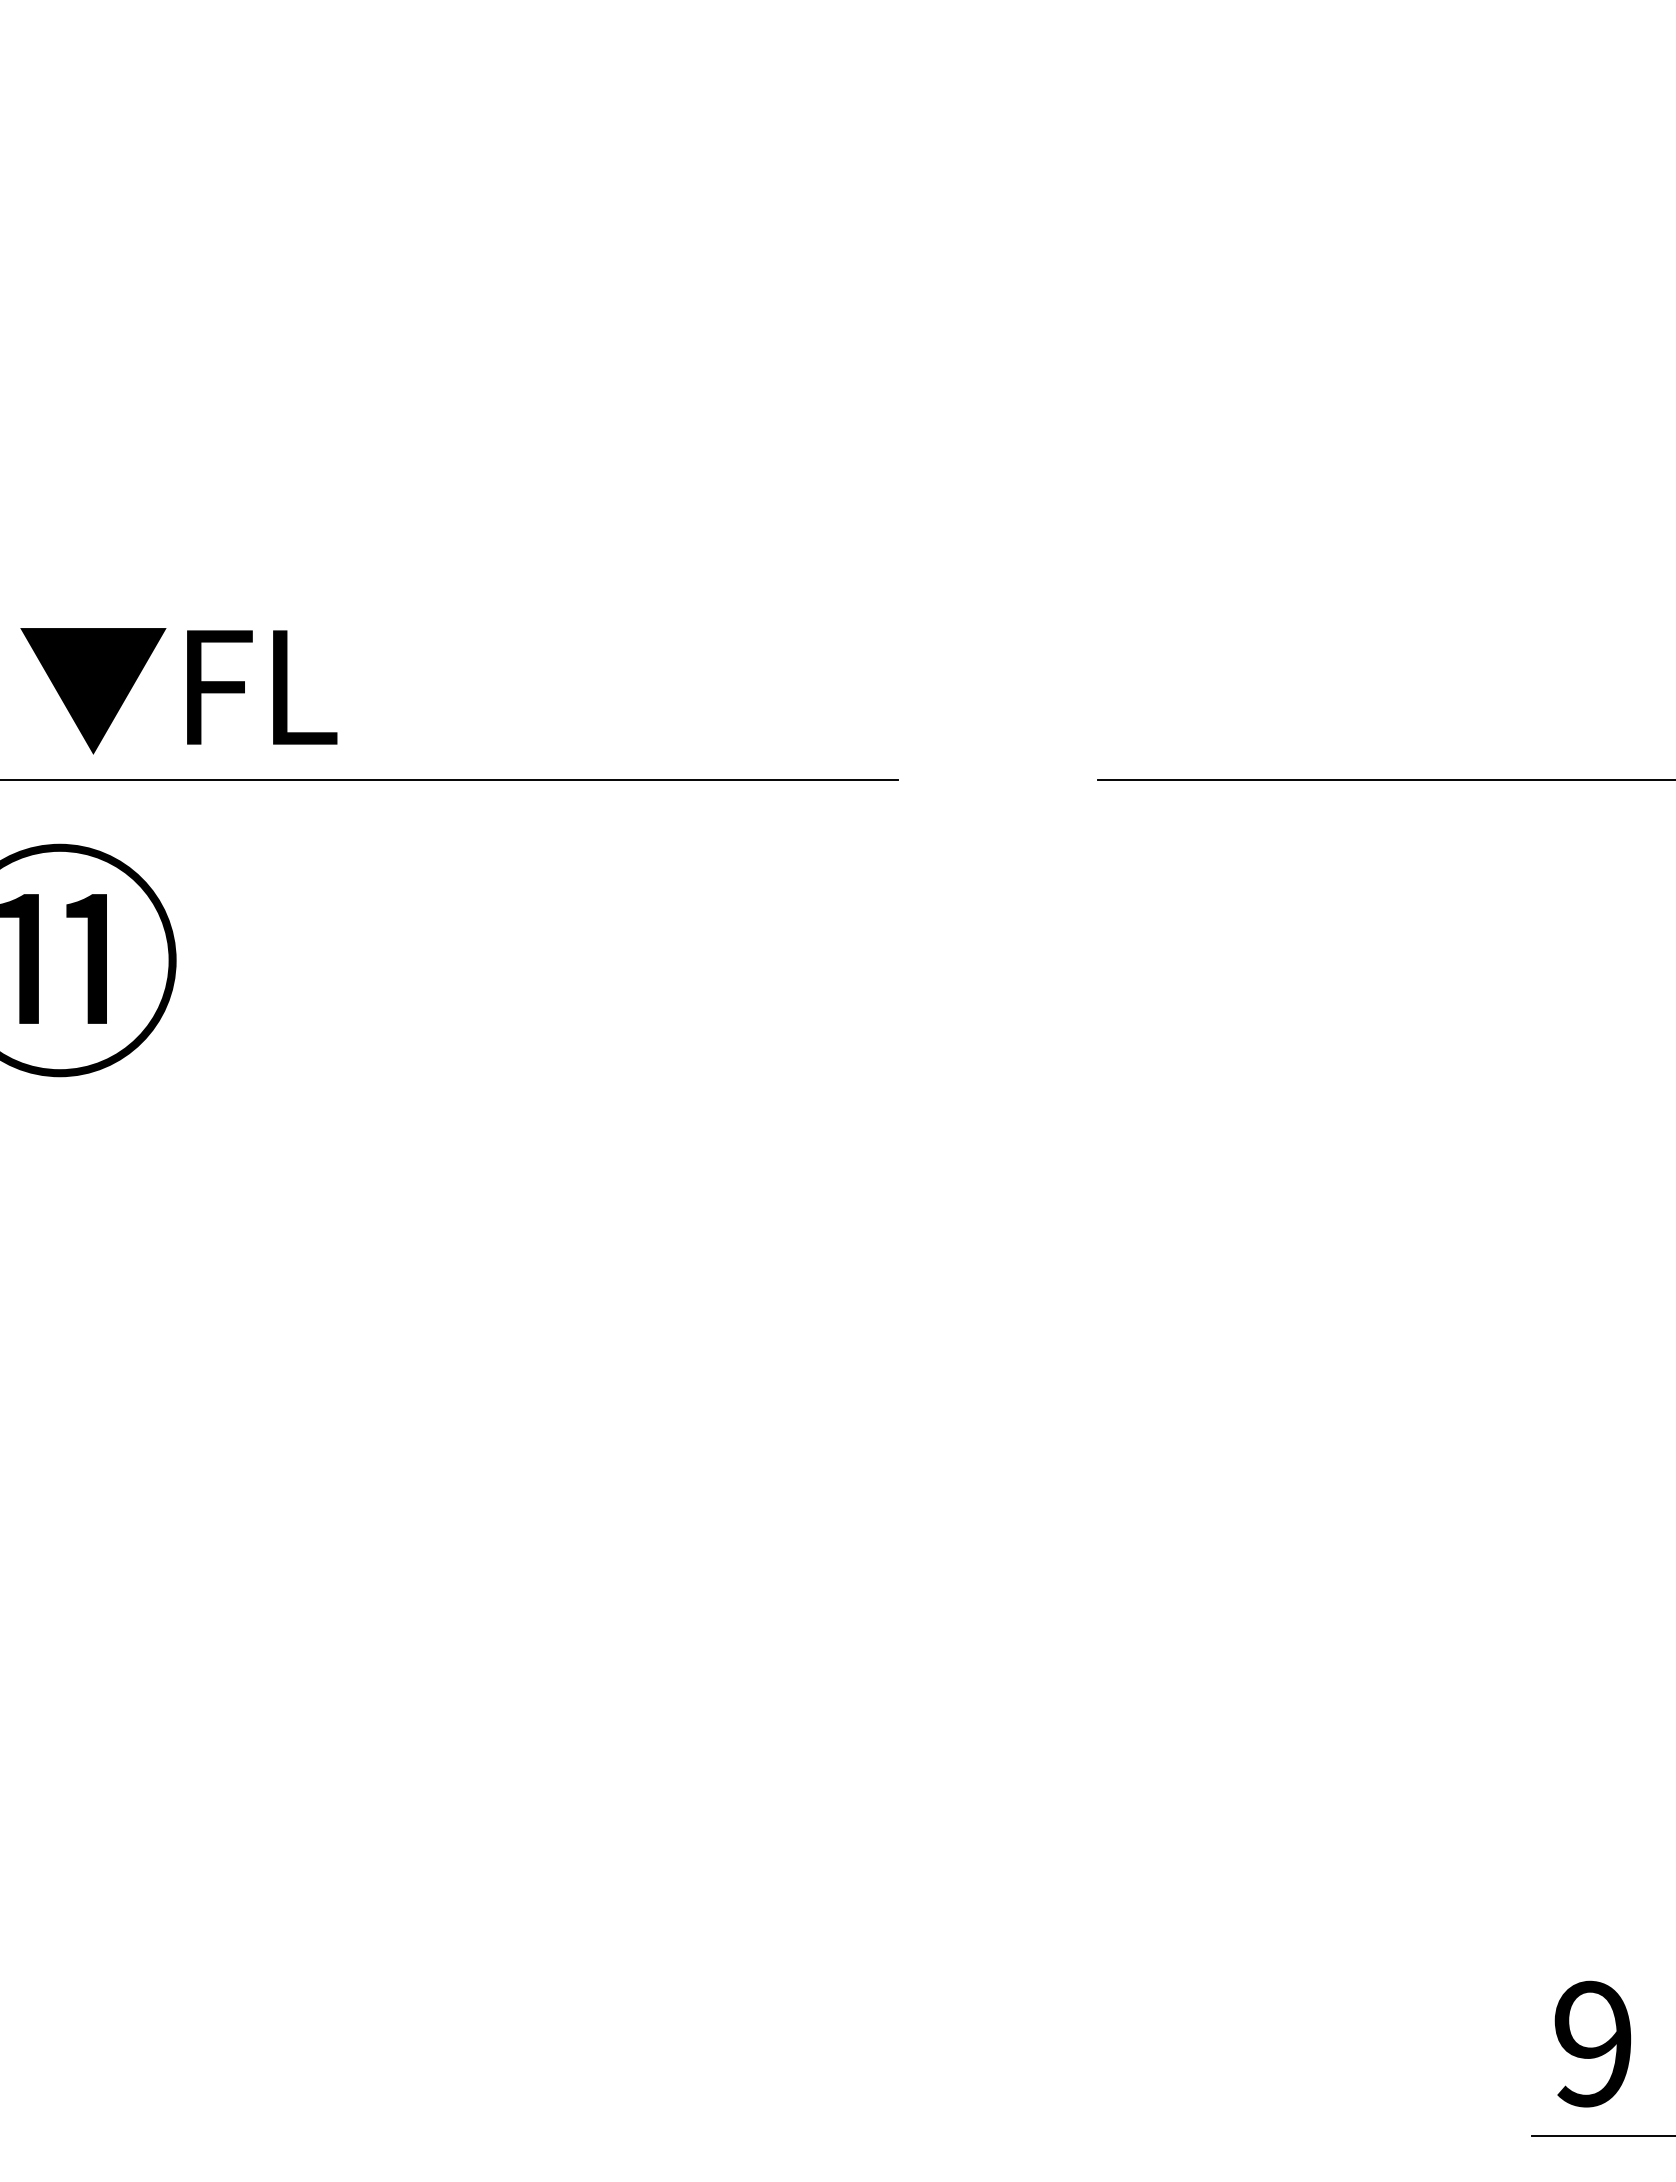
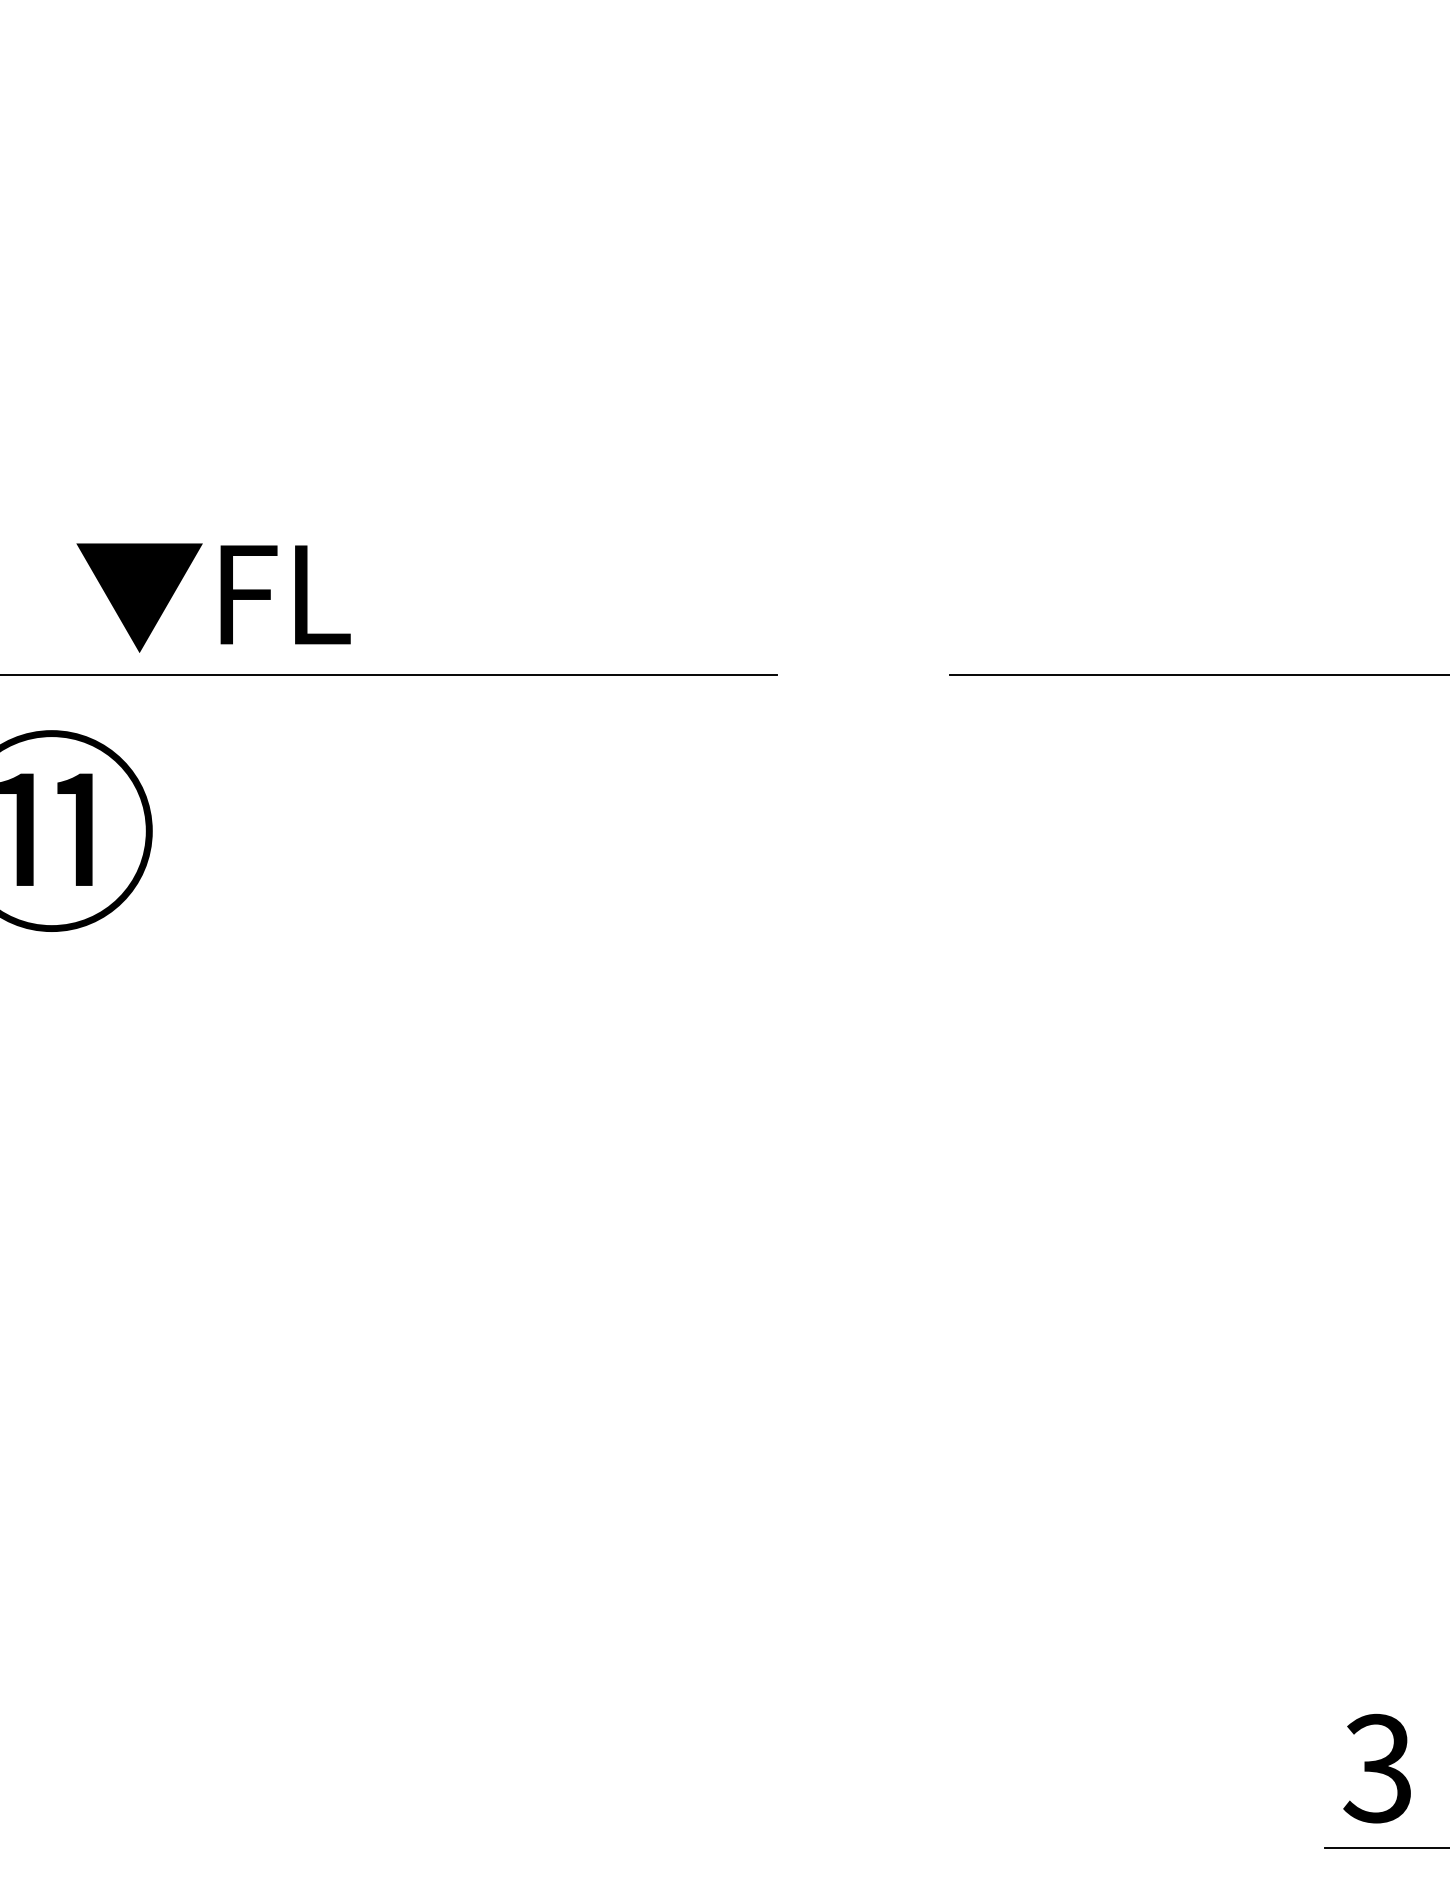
text: (178, 691) -> (213, 598), moved
text: (1591, 2043) -> (1376, 1768), 9 -> 3

